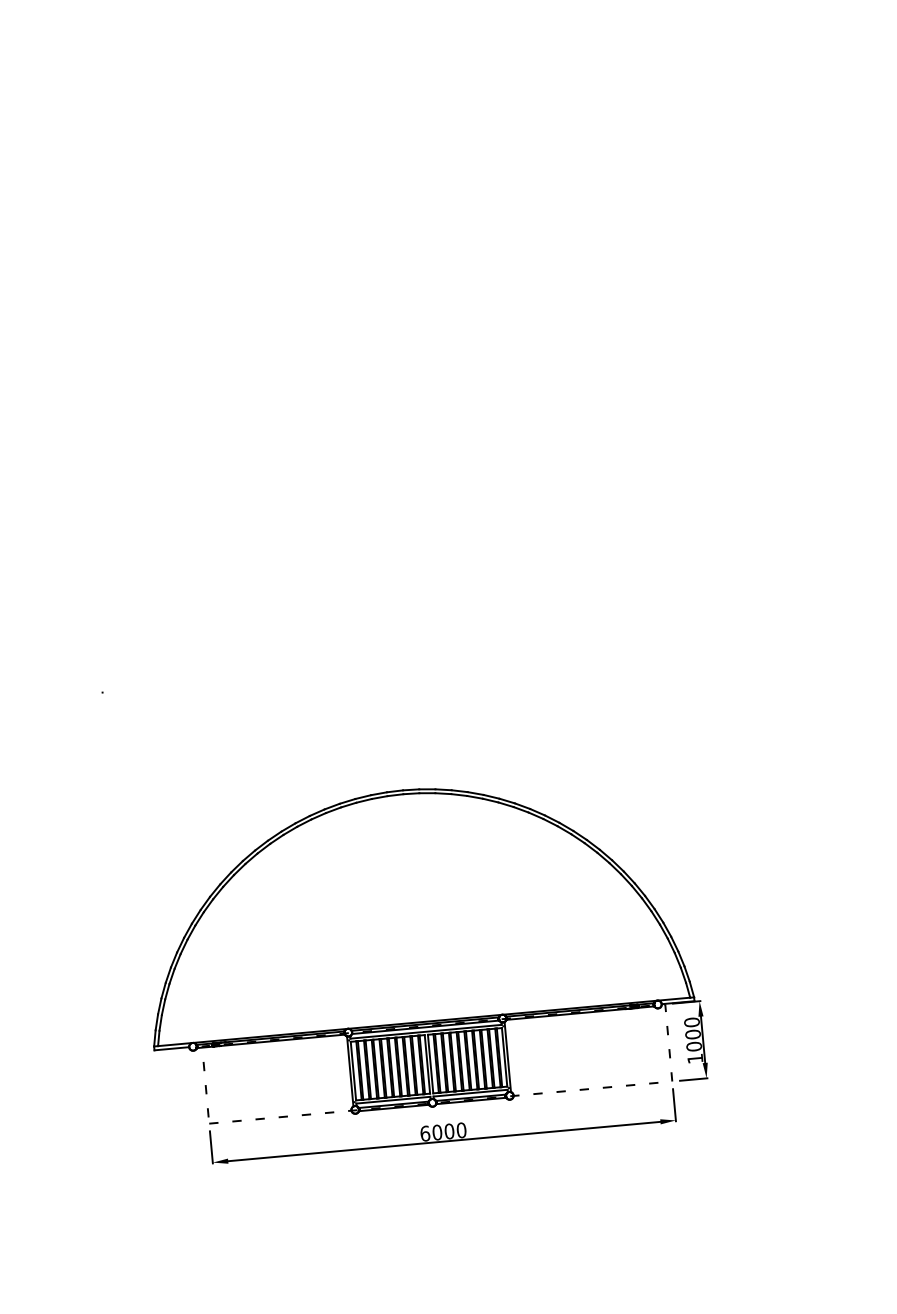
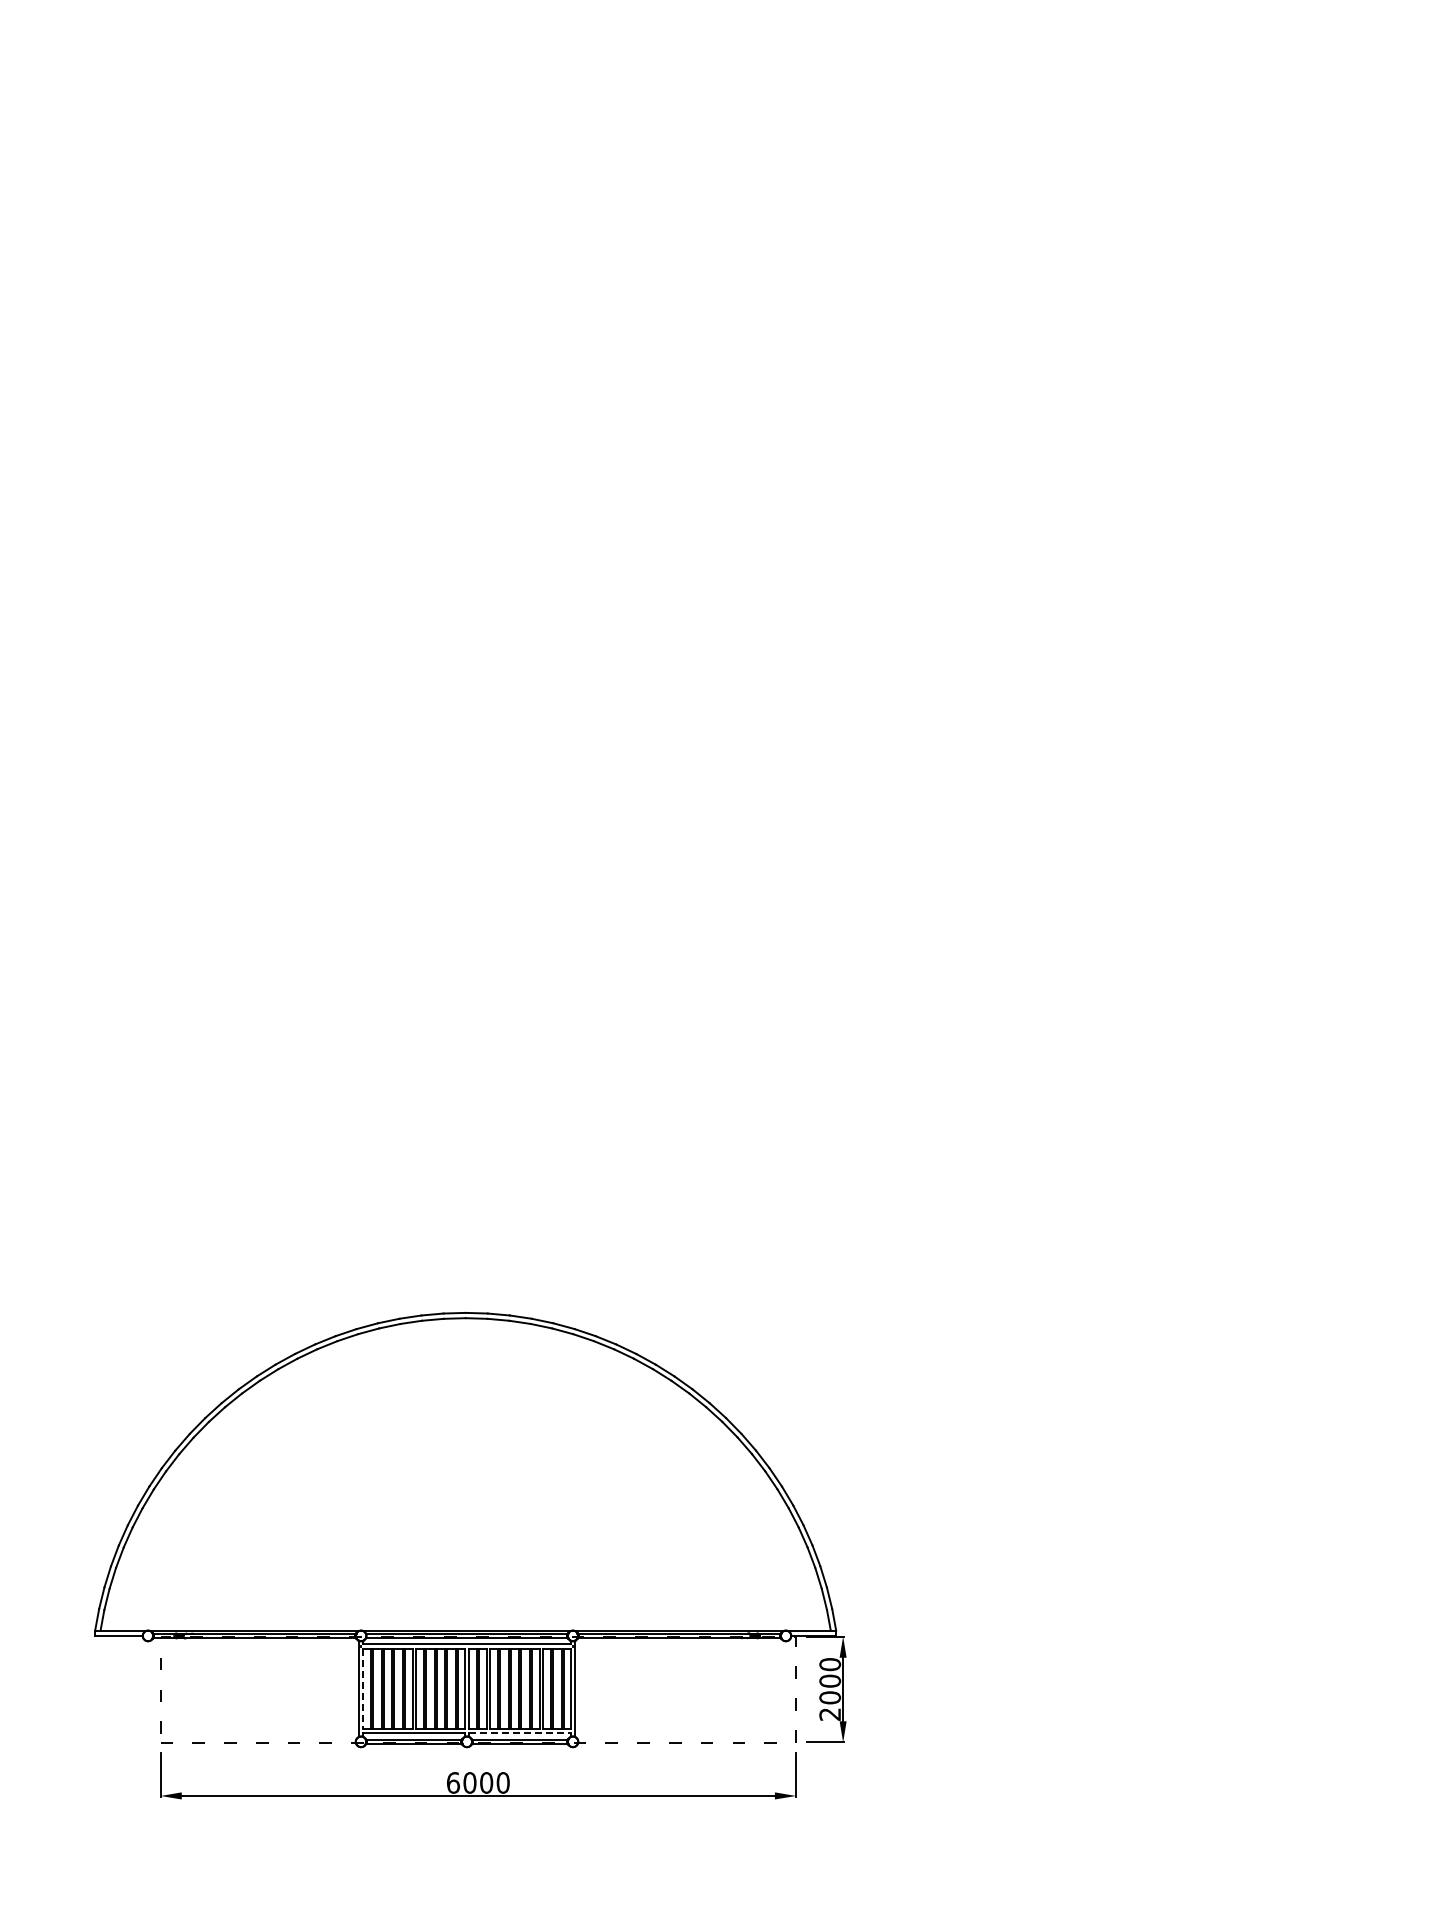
text: (694, 1058) -> (829, 1714), 1000 -> 2000
line: (353, 1071) -> (363, 1689), solid -> dashed
line: (470, 1093) -> (520, 1733), solid -> dashed

